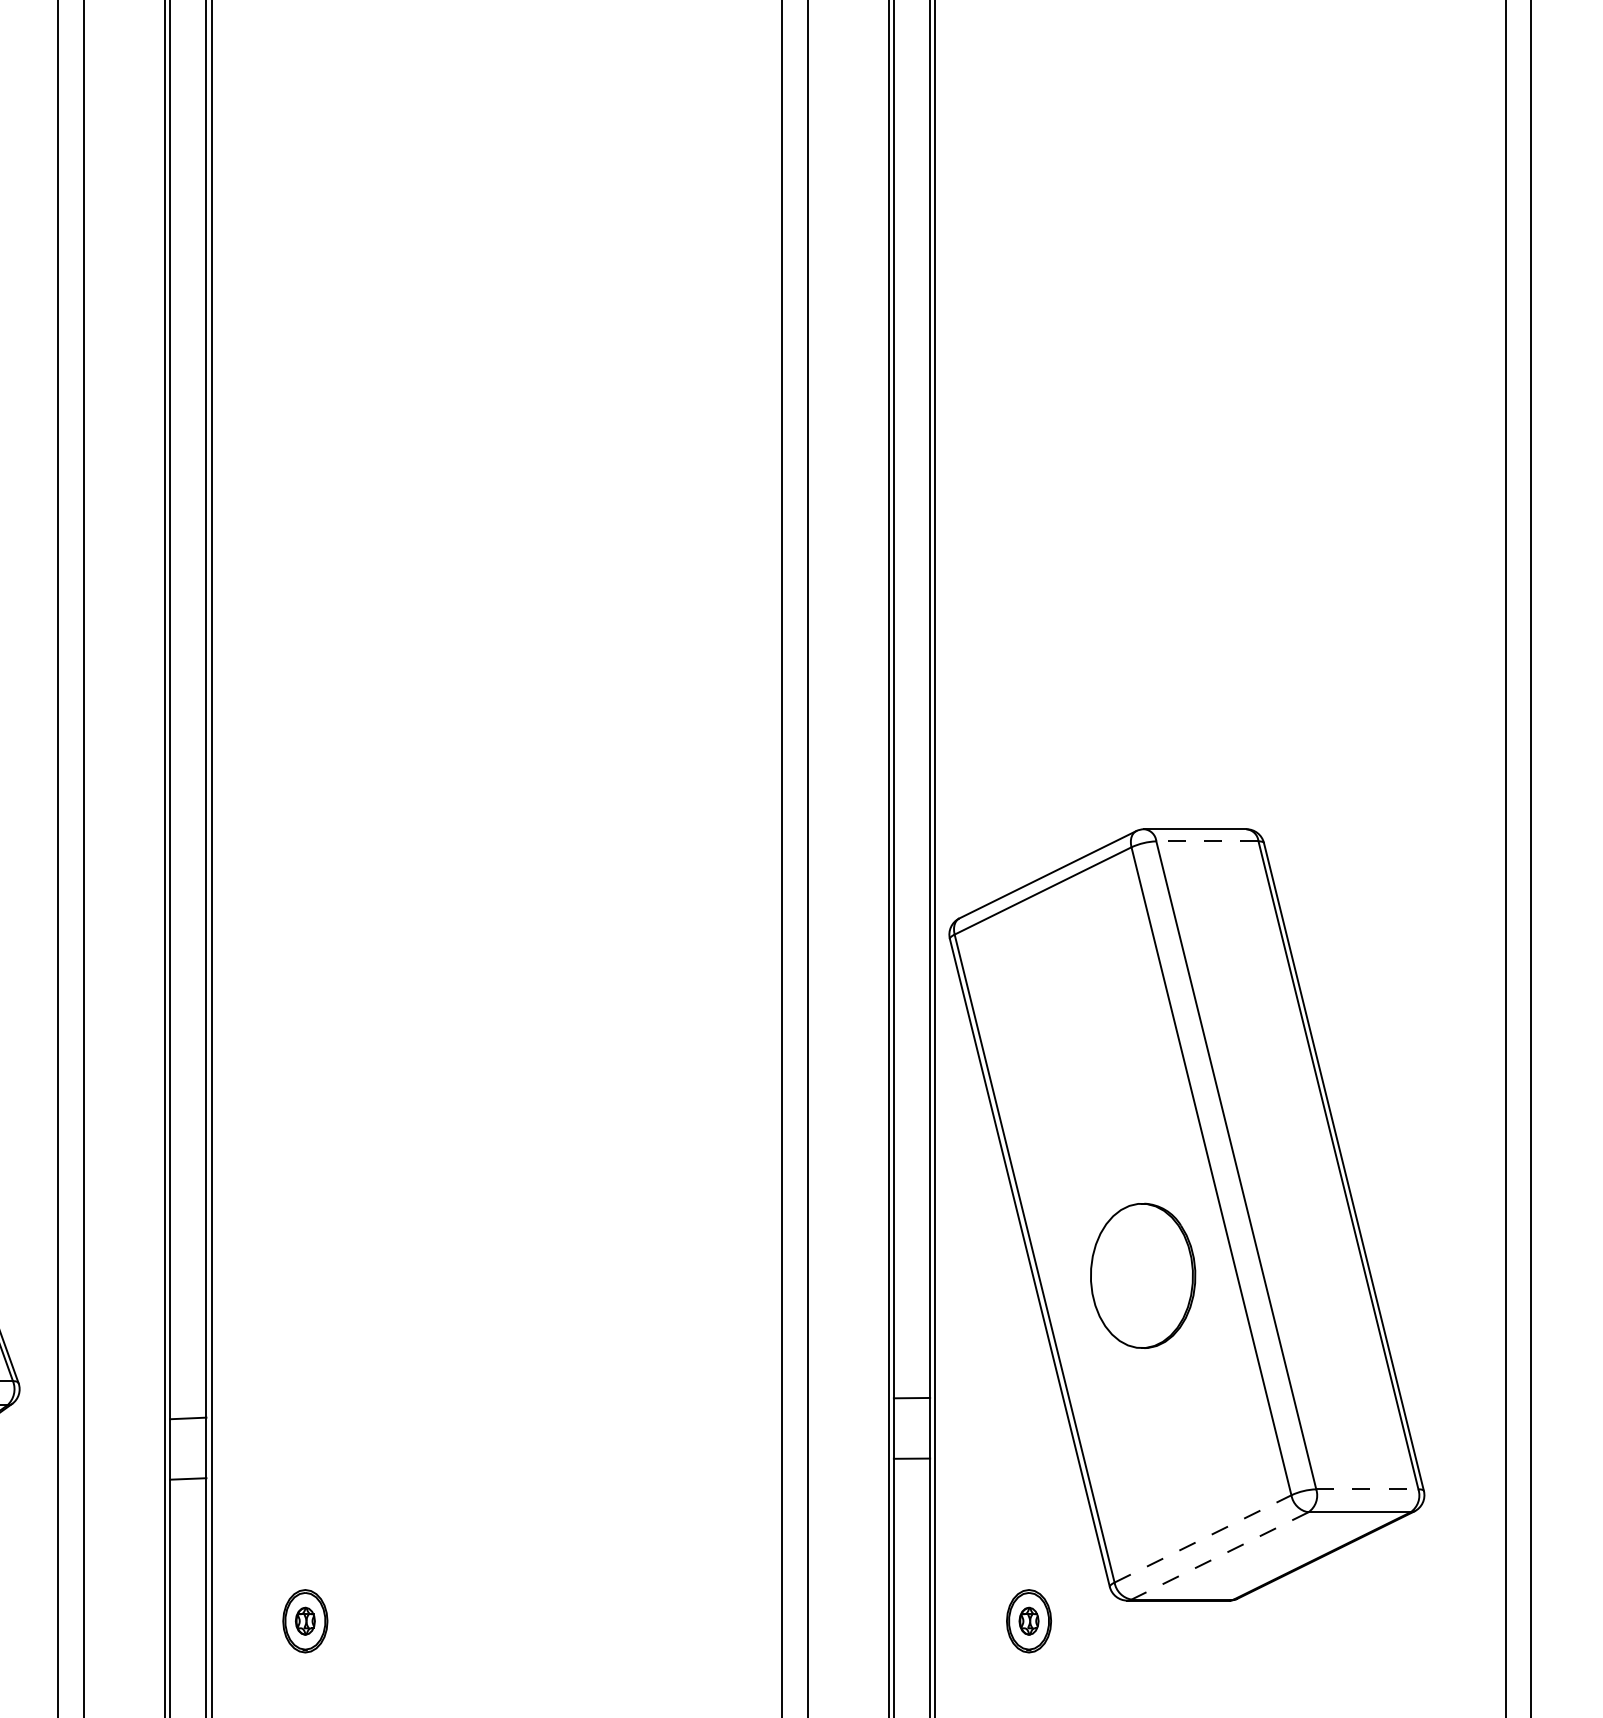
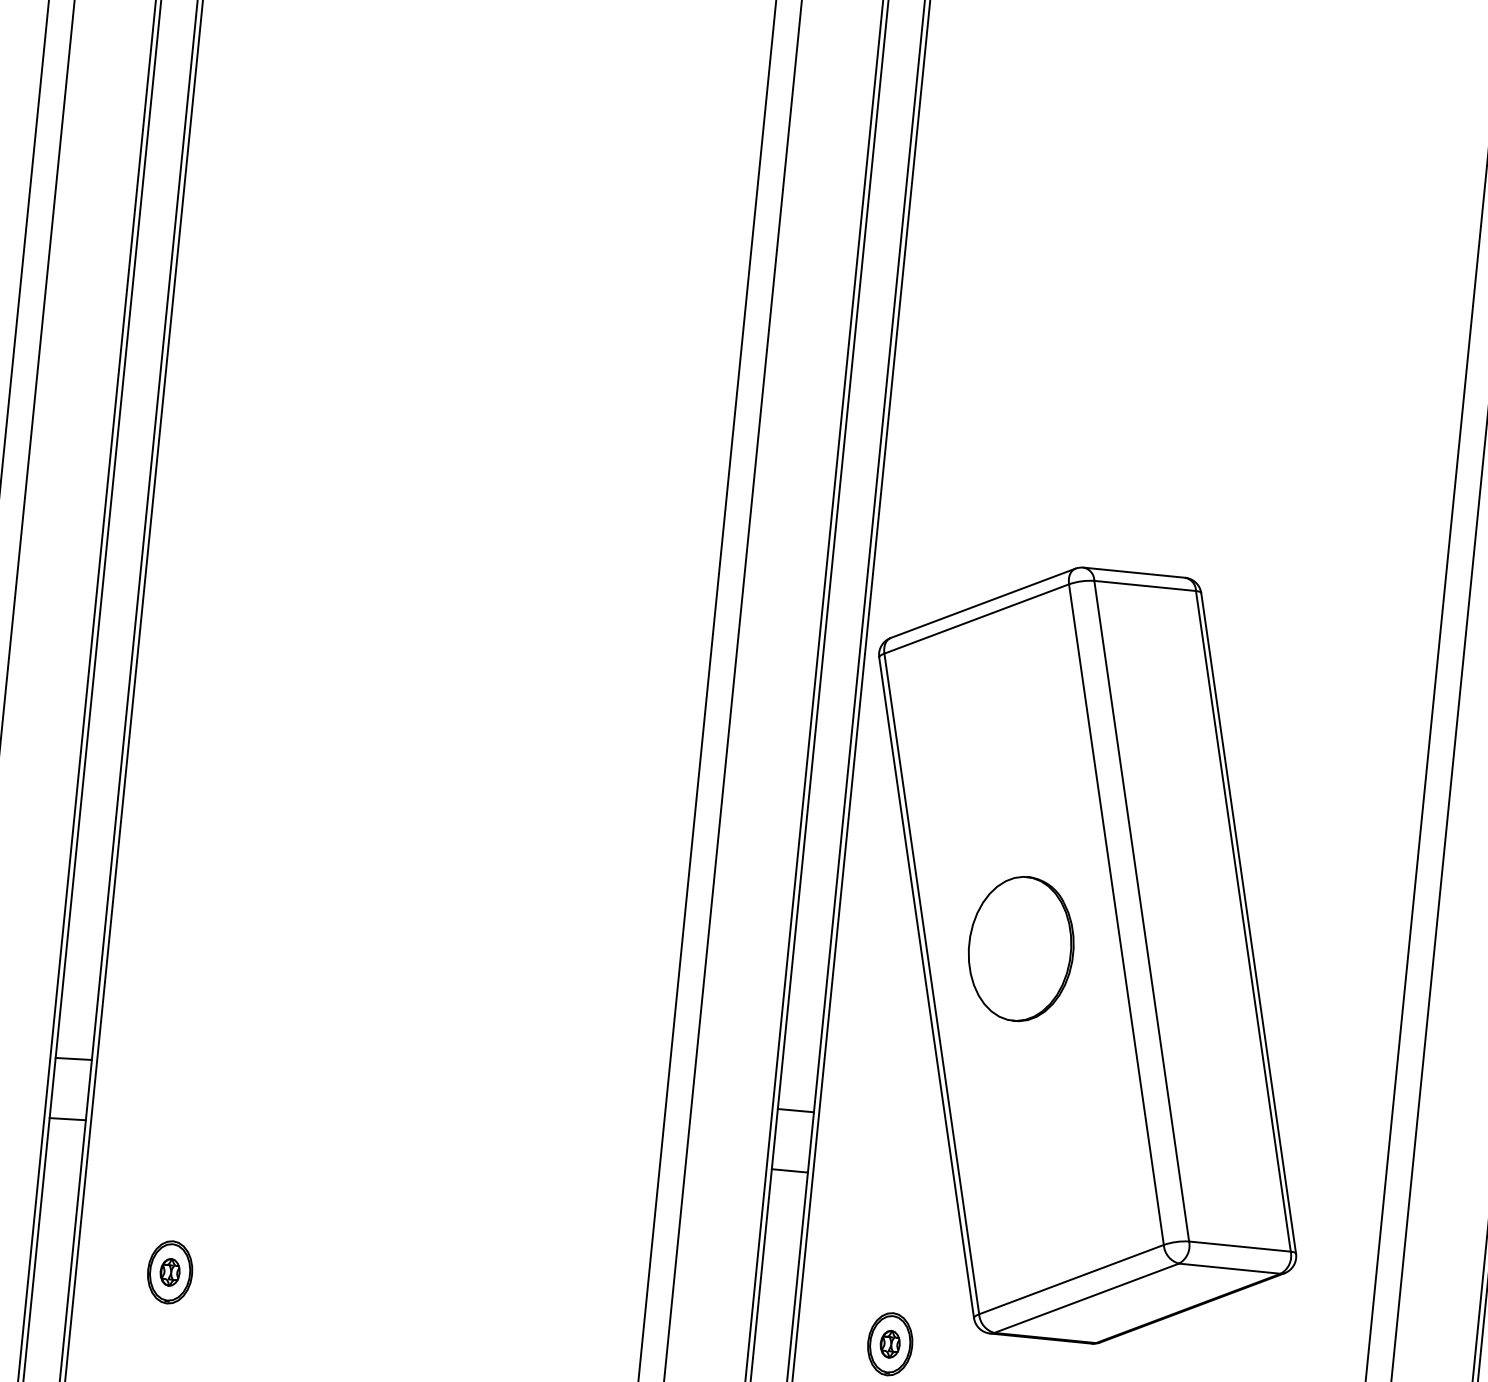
line: (1206, 841) -> (1144, 586), dashed -> solid
part: (1143, 1275) -> (1021, 948), moved
line: (1367, 1489) -> (1240, 1246), dashed -> solid
line: (1203, 1538) -> (1072, 1279), dashed -> solid
line: (1220, 1555) -> (1087, 1297), dashed -> solid

